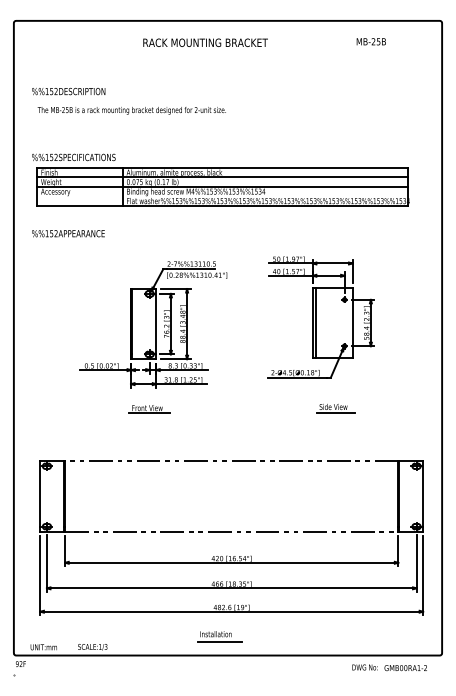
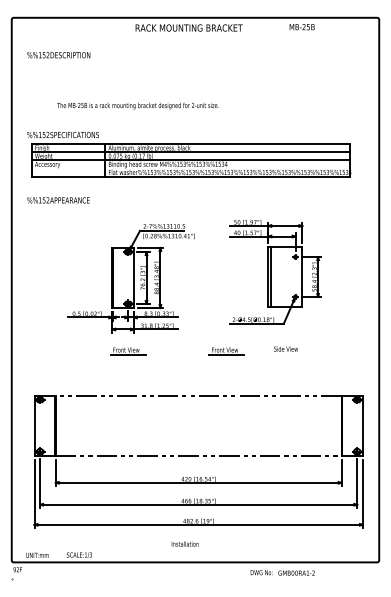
text: (370, 41) -> (301, 26), moved
text: (205, 42) -> (189, 27), moved
text: (68, 91) -> (58, 55), moved
text: (131, 110) -> (137, 105), moved
part: (264, 409) -> (226, 351), added
line: (335, 413) -> (287, 354), removed
line: (219, 641) -> (188, 550), removed
text: (389, 667) -> (282, 572), moved

